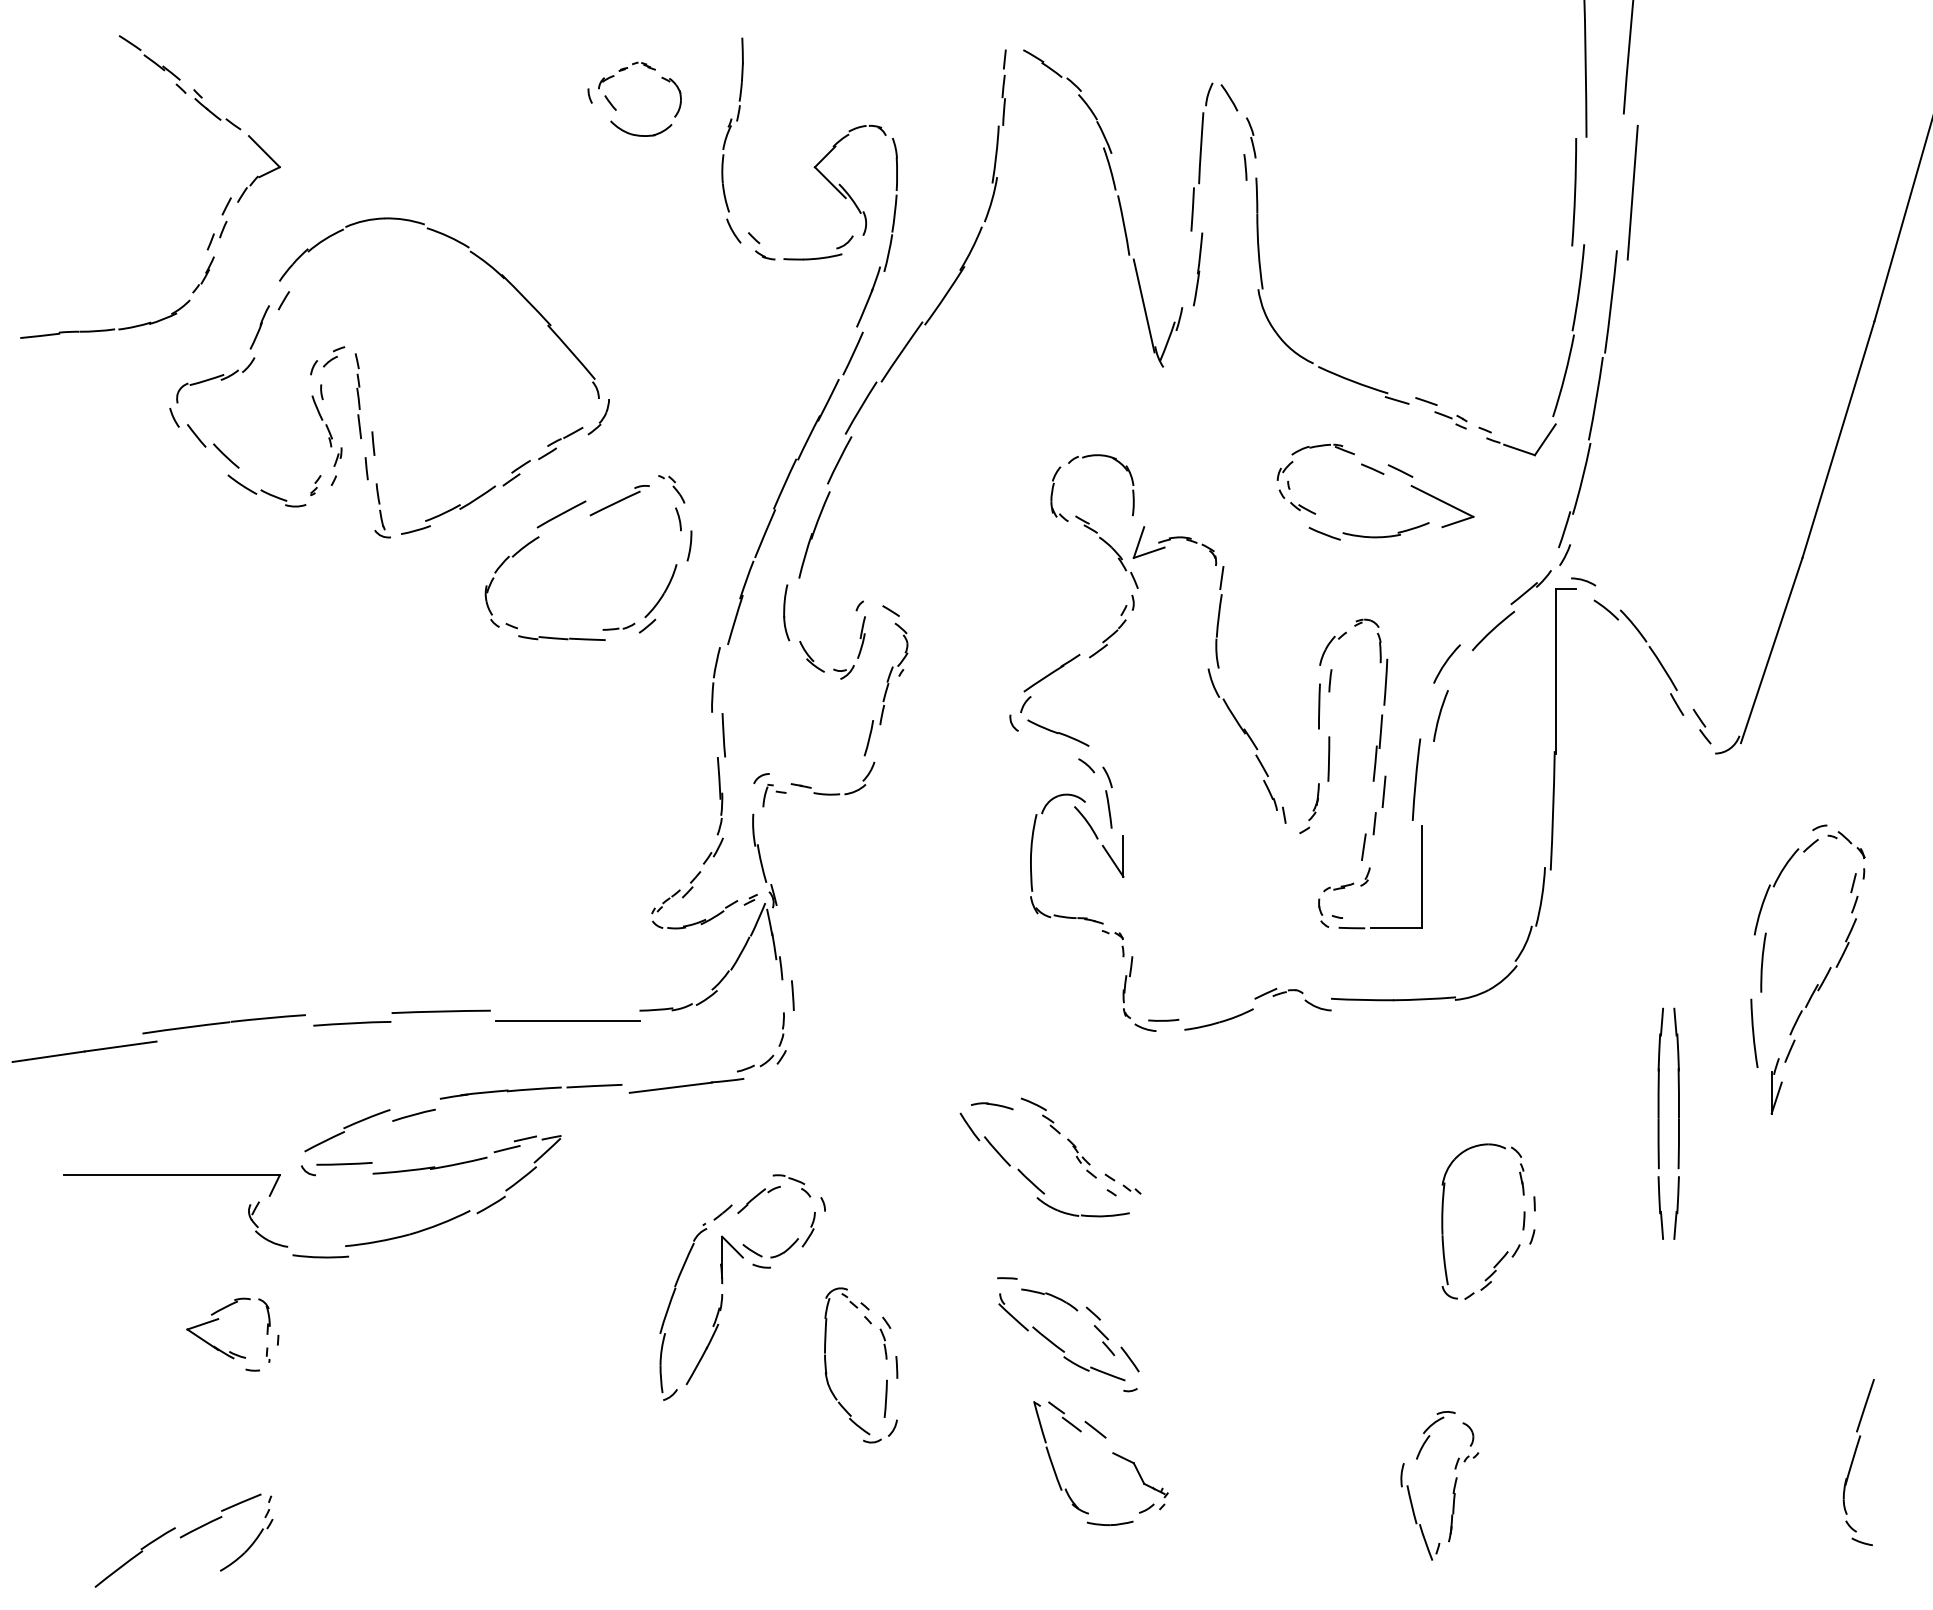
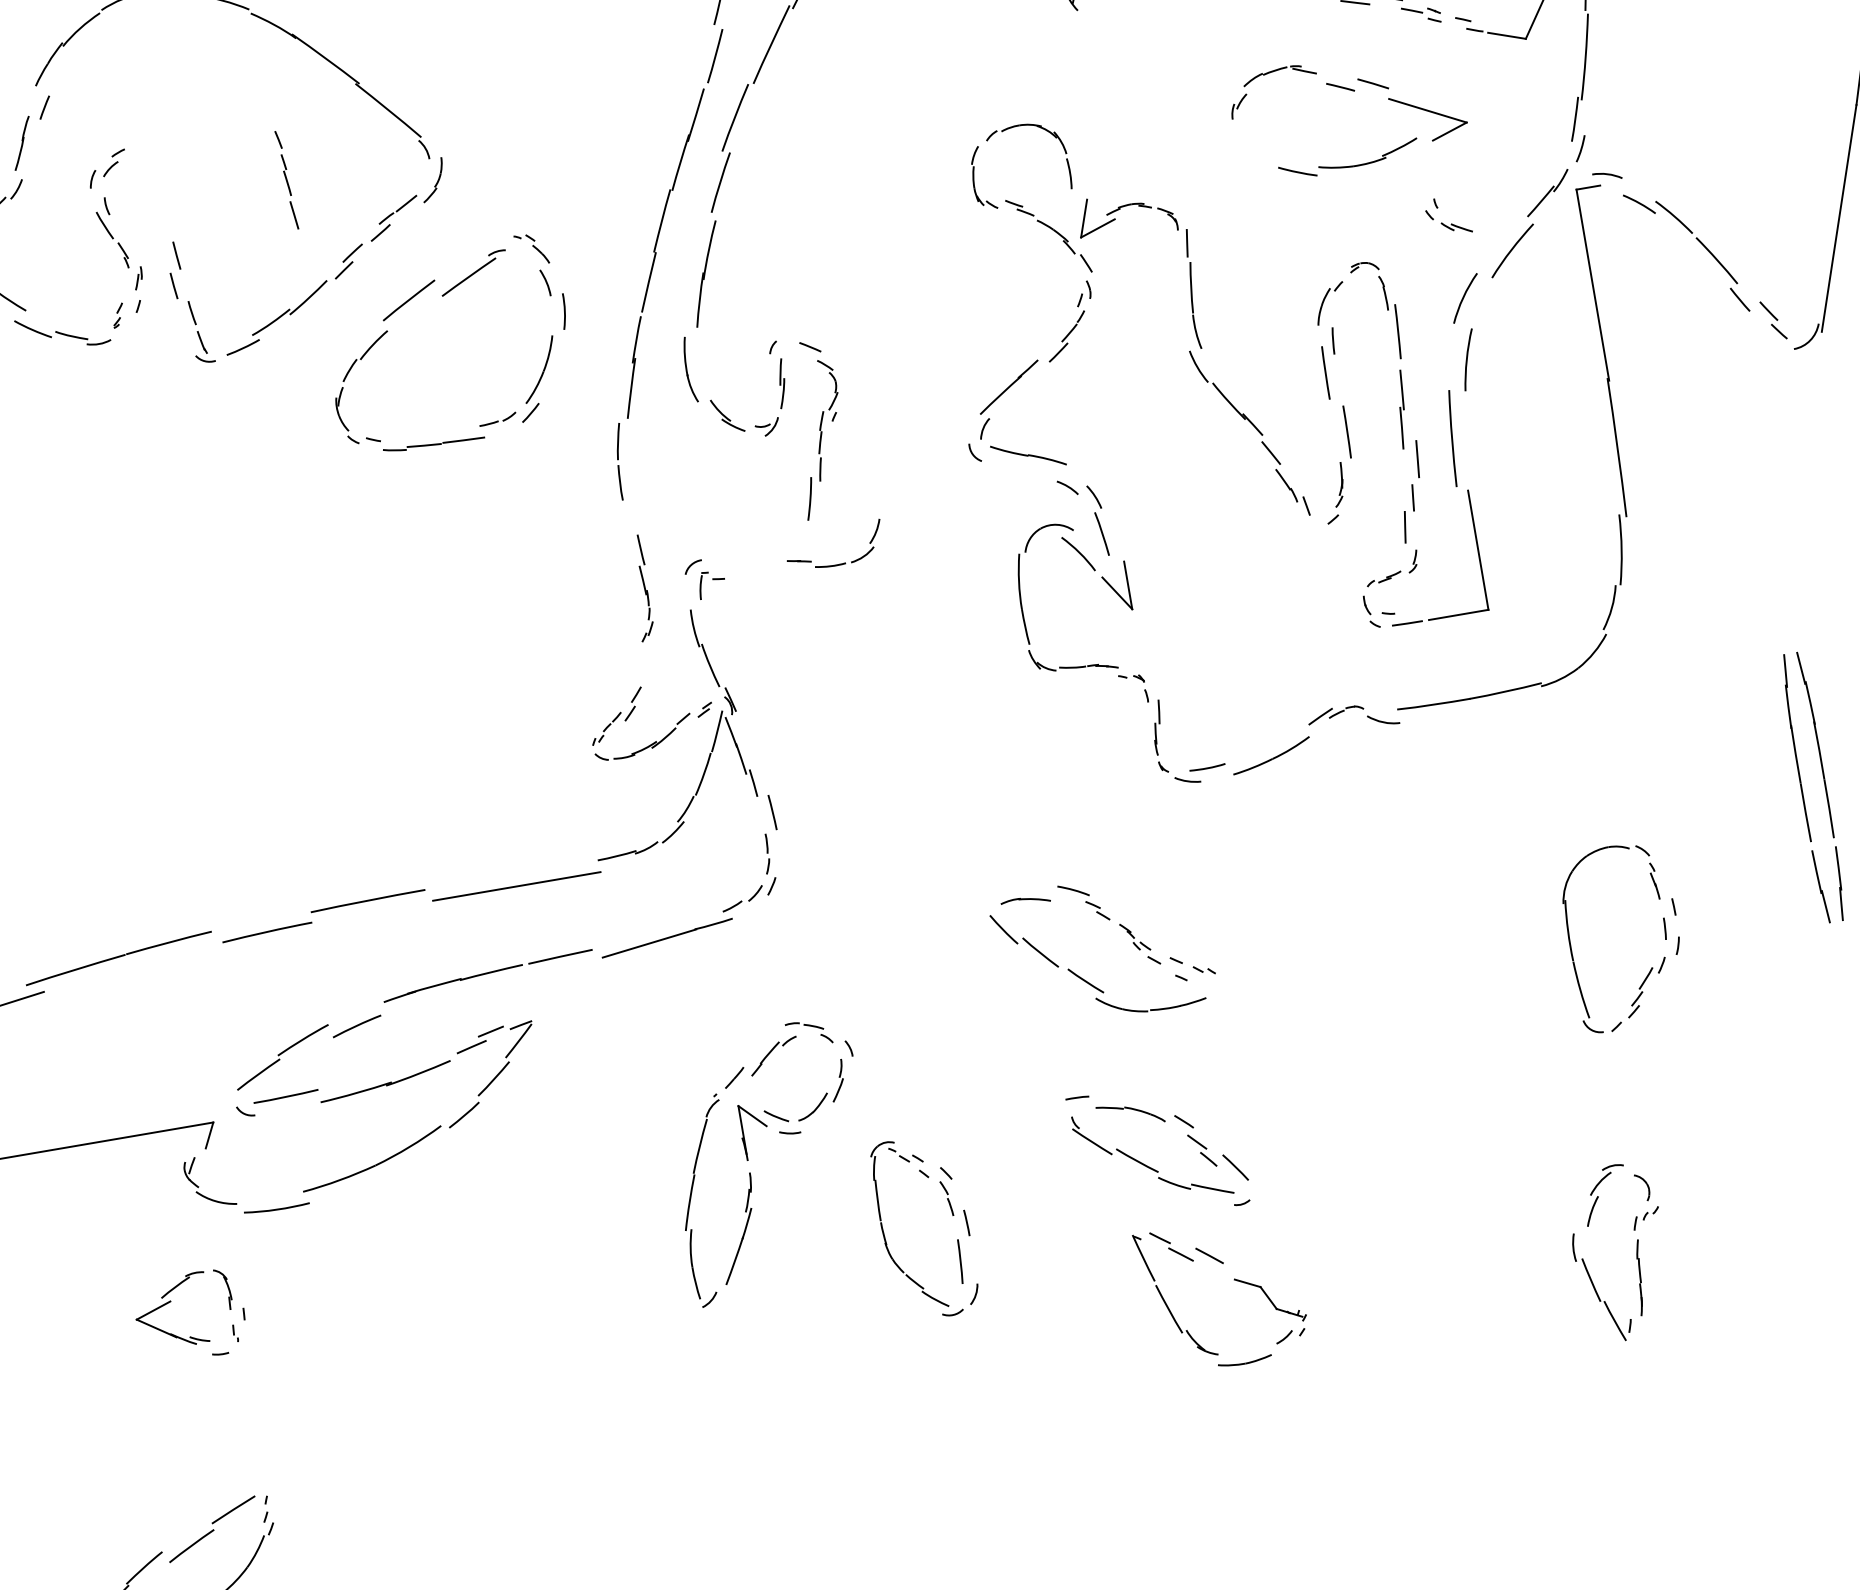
part: (357, 396) -> (285, 180), moved
part: (1292, 502) -> (1443, 222), moved
part: (714, 788) -> (640, 587), size x0.6
part: (832, 793) -> (837, 563), moved

